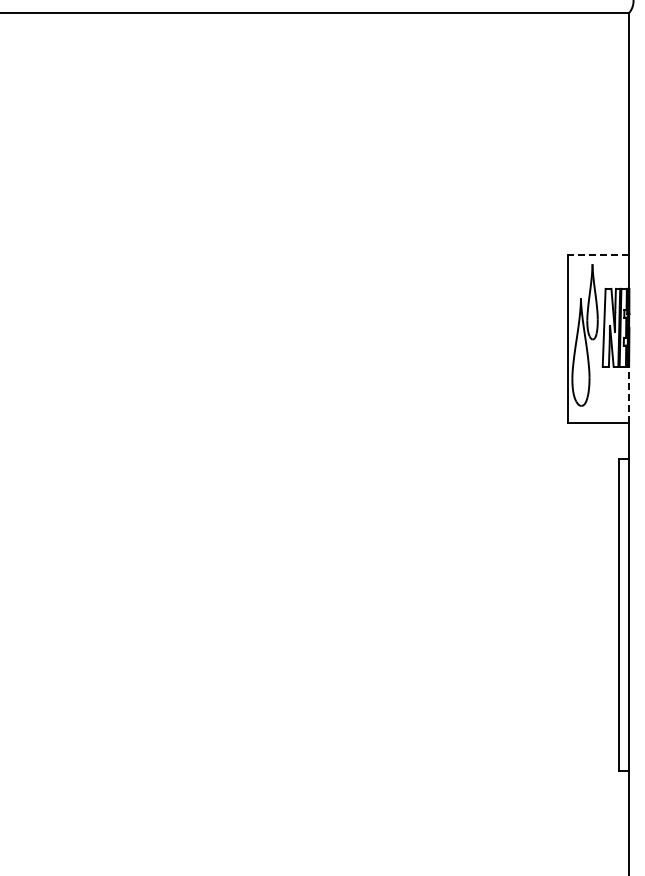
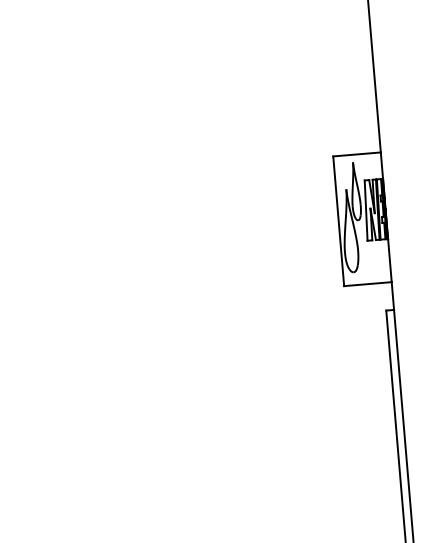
line: (598, 254) -> (357, 154), dashed -> solid
line: (629, 394) -> (389, 260), dashed -> solid

